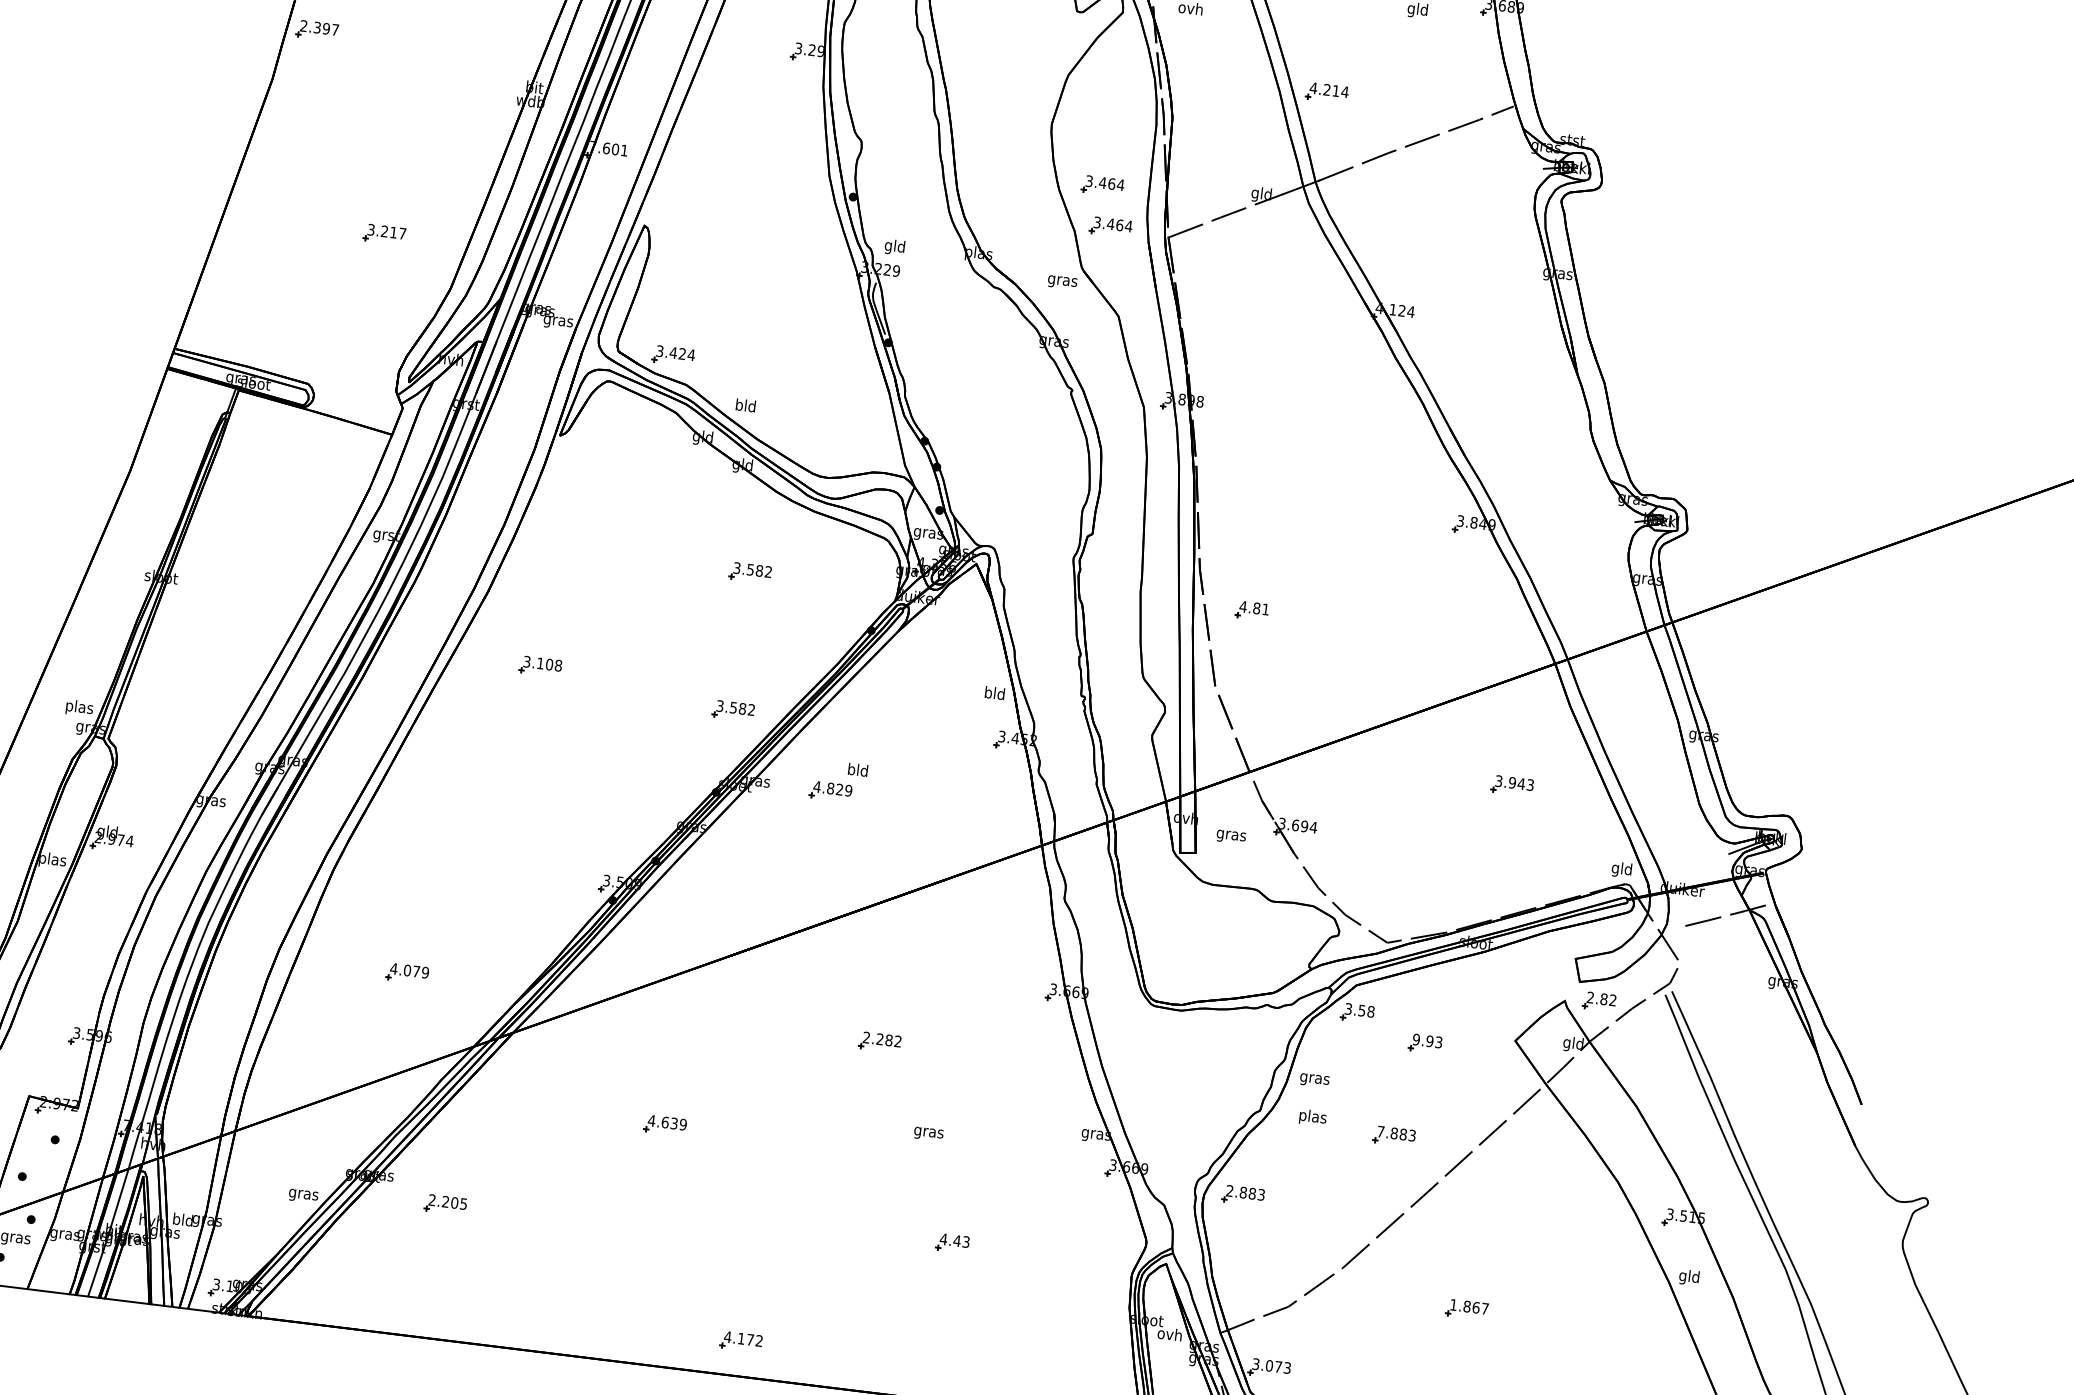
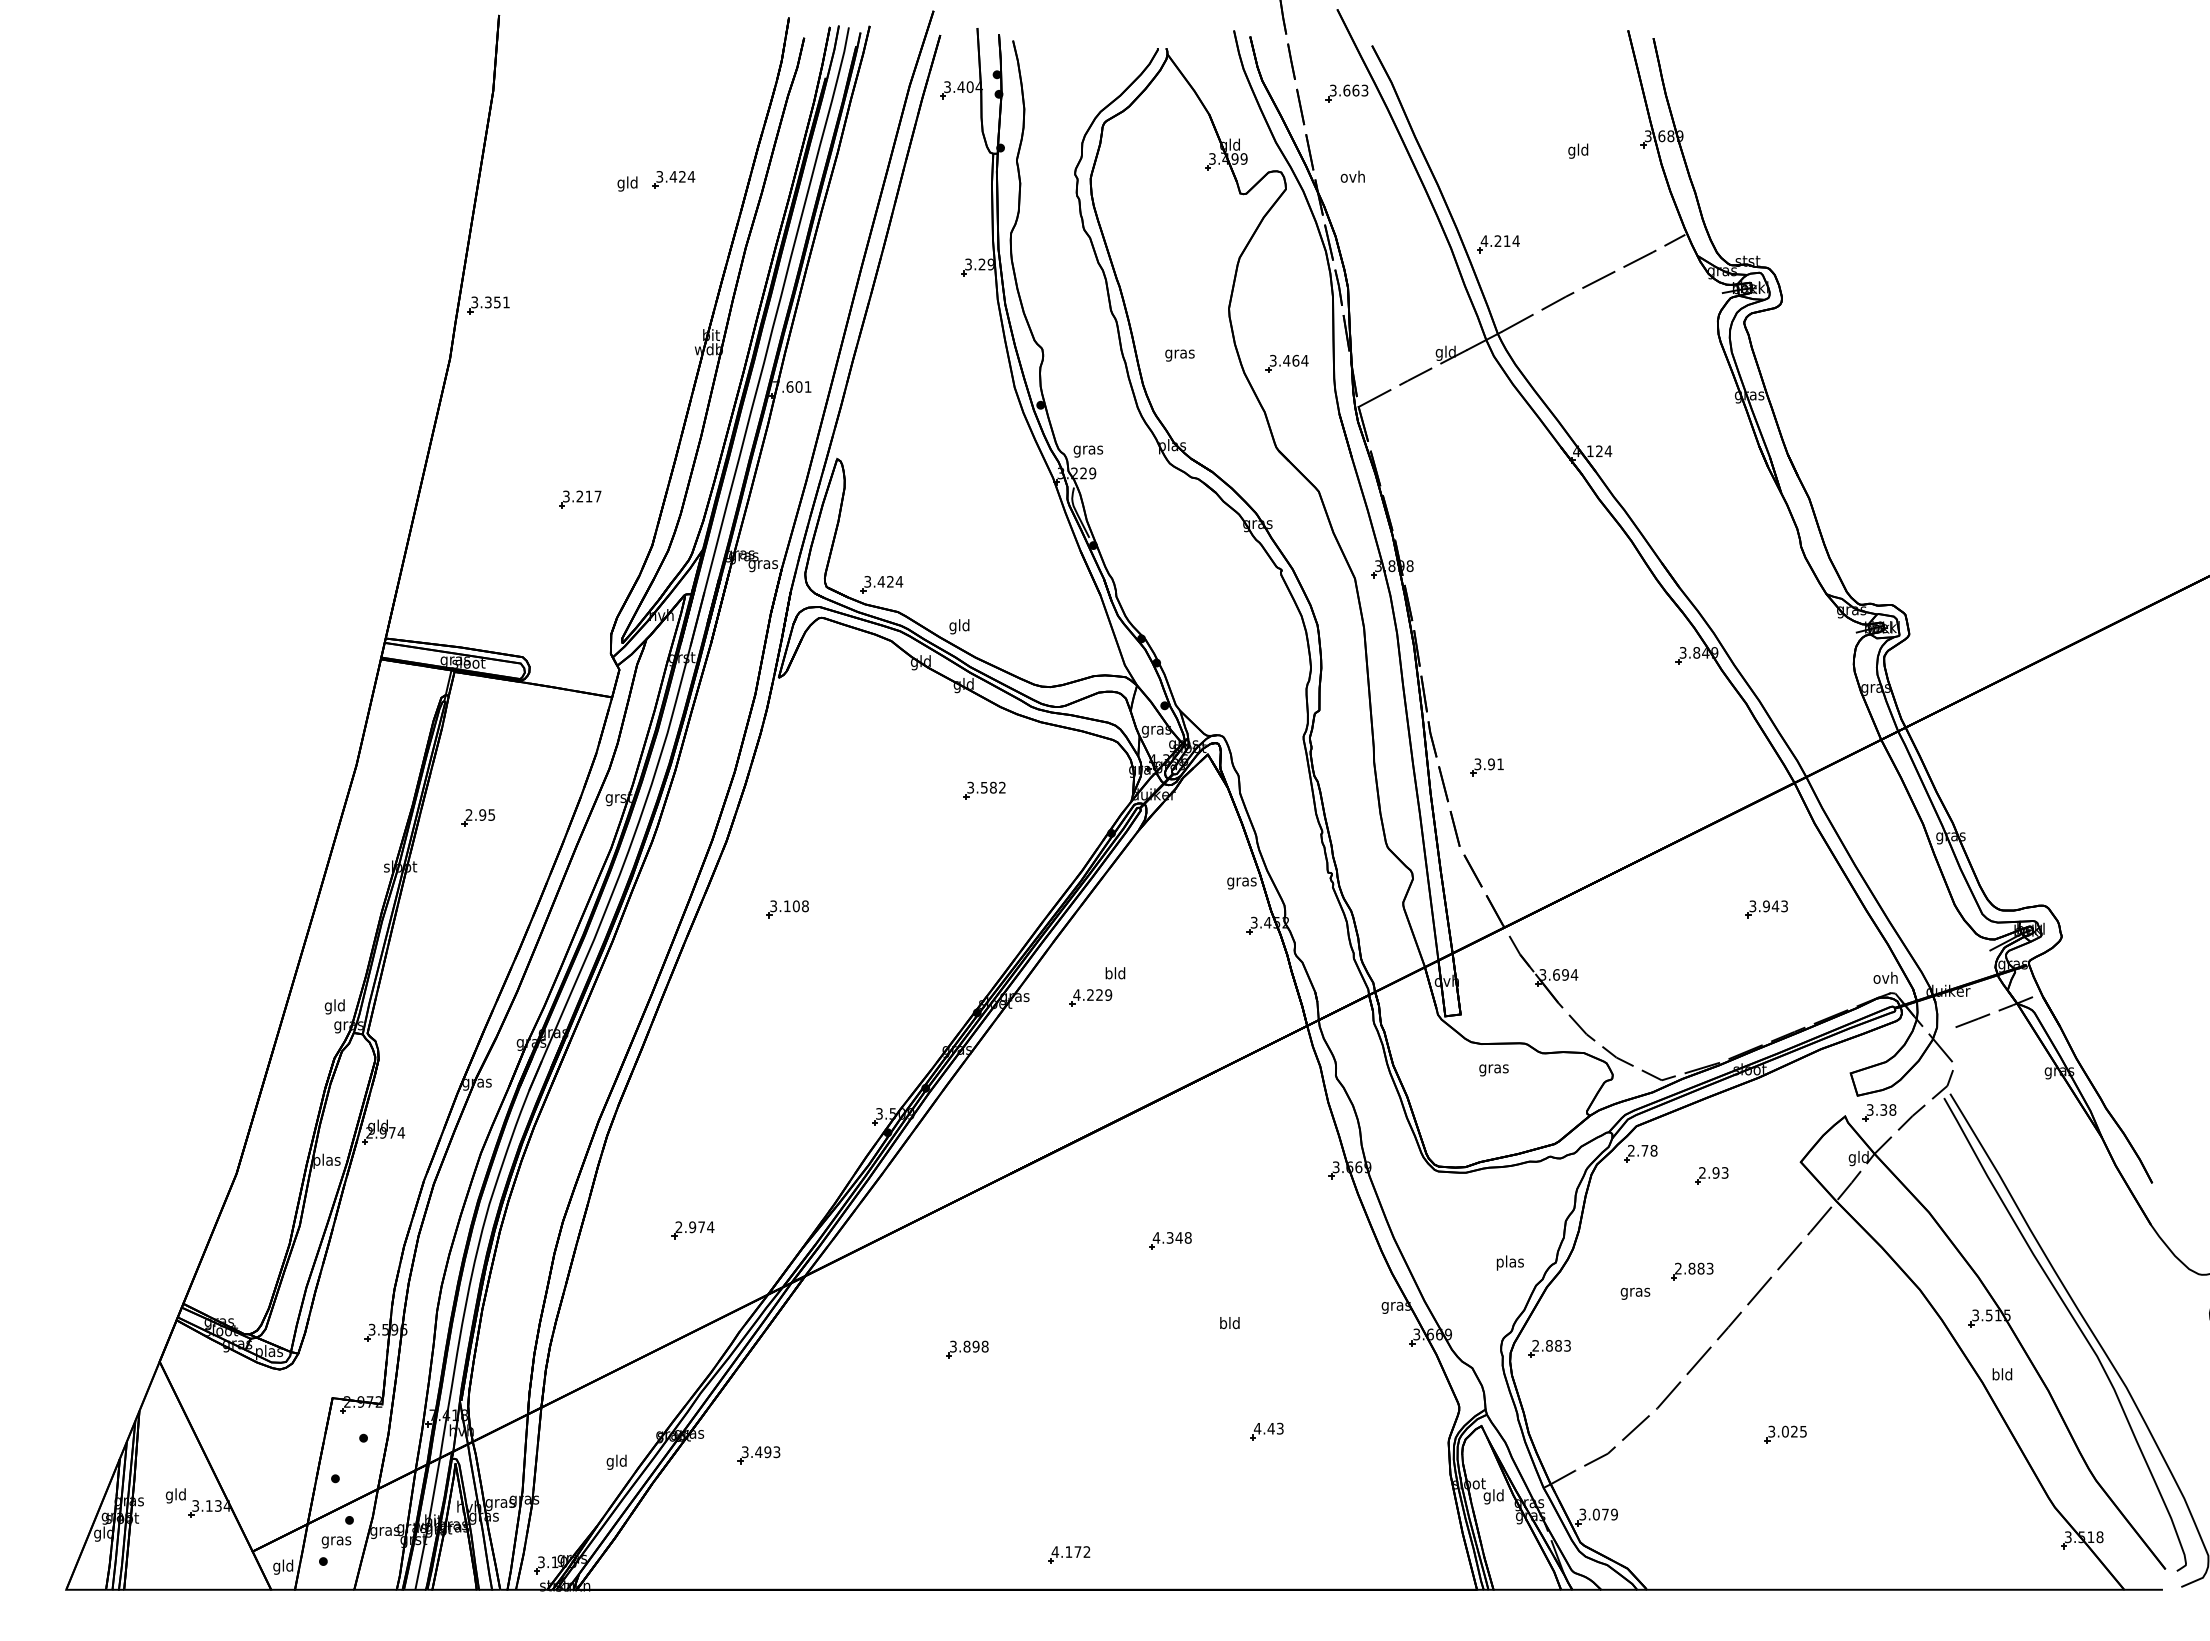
text: (319, 28) -> (490, 302), 2.397 -> 3.351
part: (1110, 226) -> (1299, 403), removed
text: (895, 246) -> (1088, 449), gld -> gras
text: (1062, 282) -> (1179, 355), moved
text: (738, 405) -> (952, 626), bld -> gld
part: (243, 537) -> (477, 817), added
text: (1249, 607) -> (1484, 764), 4.81 -> 3.91
text: (994, 694) -> (1241, 881), bld -> gras
text: (78, 707) -> (334, 1006), plas -> gld
part: (733, 710) -> (984, 929), removed
text: (830, 787) -> (1090, 994), 4.829 -> 4.229
text: (1230, 837) -> (1493, 1070), moved
text: (1621, 869) -> (1885, 979), gld -> ovh
text: (409, 971) -> (694, 1227), 4.079 -> 2.974
text: (1601, 998) -> (1881, 1109), 2.82 -> 3.38
text: (1355, 1009) -> (1638, 1150), 3.58 -> 2.78
text: (881, 1039) -> (1171, 1237), 2.282 -> 4.348
text: (1416, 1039) -> (1702, 1172), 9.93 -> 2.93
text: (1314, 1080) -> (1635, 1293), moved
text: (1312, 1117) -> (1509, 1262), moved
text: (666, 1122) -> (968, 1346), 4.639 -> 3.898
text: (1380, 1131) -> (1678, 1268), 7.883 -> 2.883
text: (928, 1132) -> (1229, 1324), gras -> bld
text: (303, 1193) -> (616, 1461), gras -> gld
text: (447, 1202) -> (760, 1452), 2.205 -> 3.493
text: (182, 1221) -> (499, 1503), bld -> gras
text: (1682, 1276) -> (1995, 1375), gld -> bld
text: (1469, 1306) -> (1787, 1431), 1.867 -> 3.025
text: (1169, 1335) -> (1493, 1496), ovh -> gld
text: (1287, 1367) -> (1614, 1514), 3.073 -> 3.079

